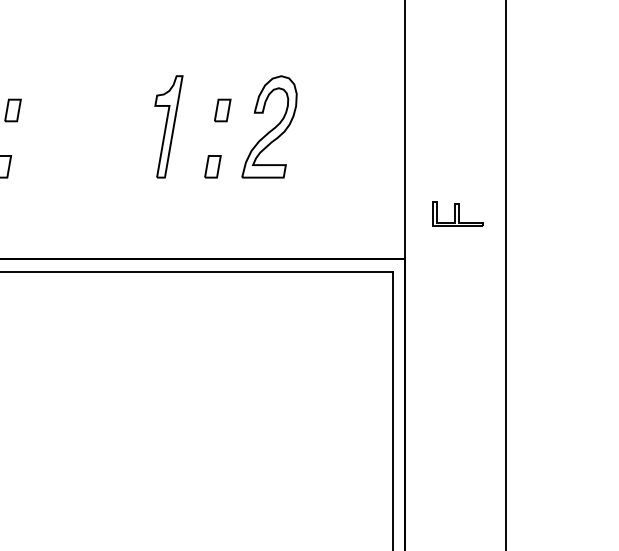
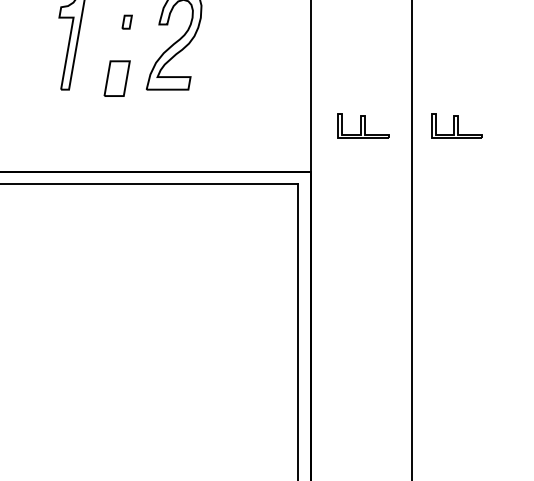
part: (222, 110) -> (126, 22), size x0.6
part: (212, 166) -> (116, 78), size x1.6
part: (550, 213) -> (456, 125), added

